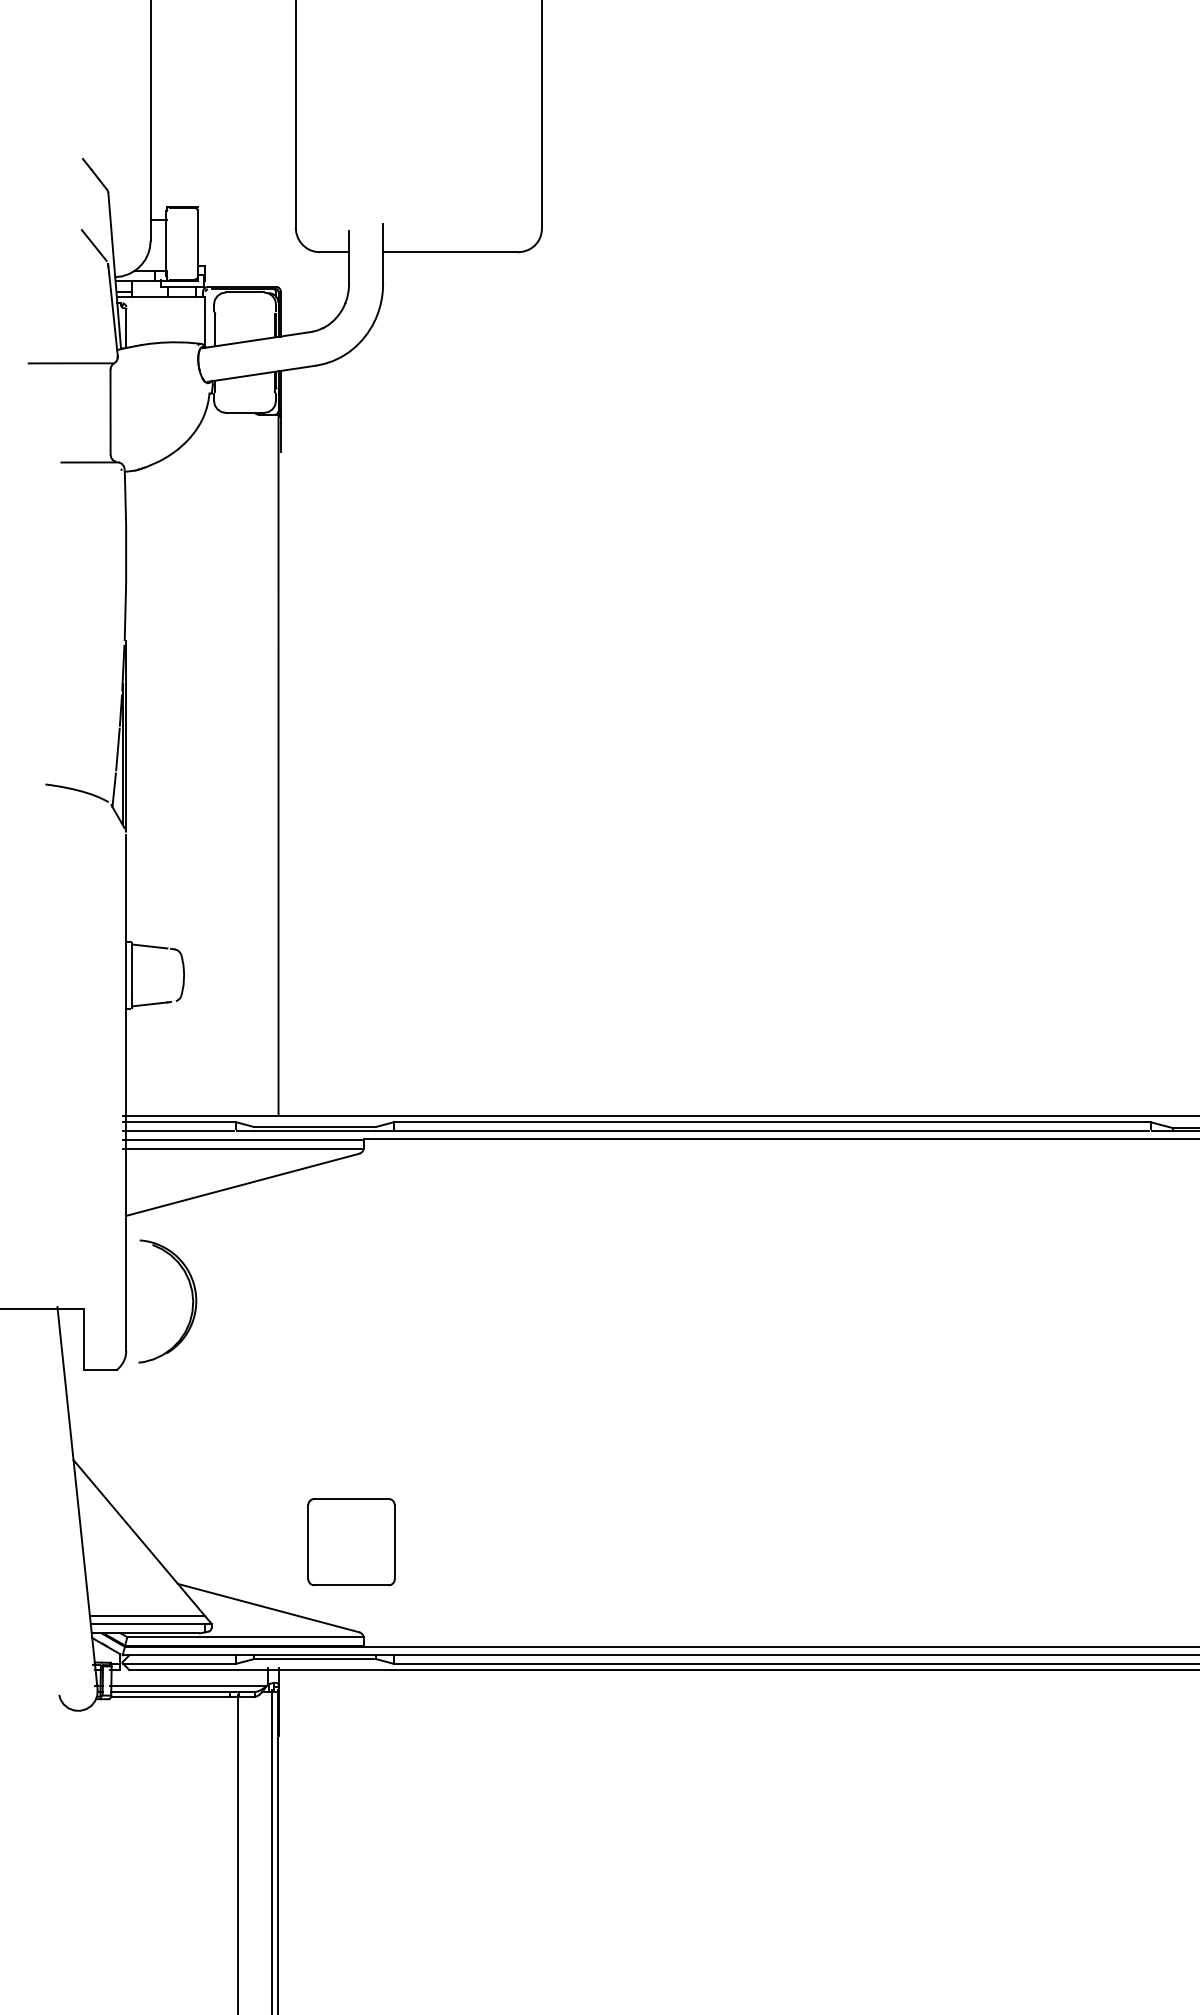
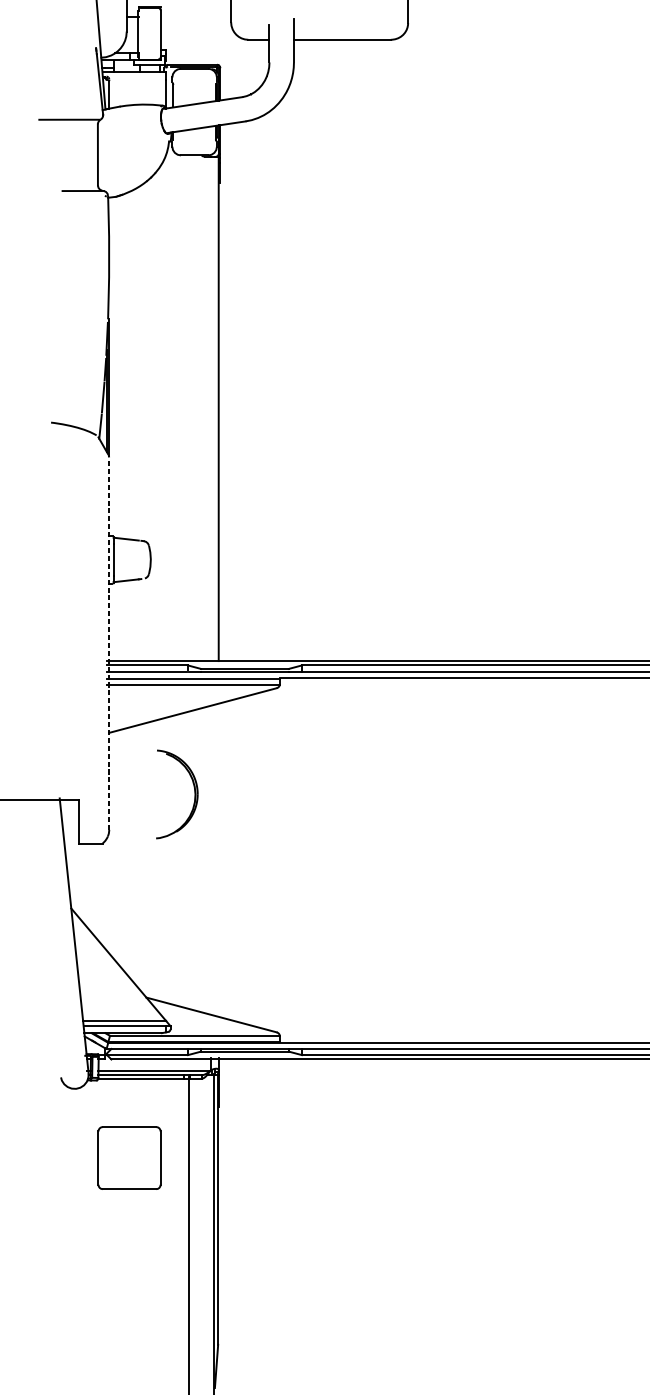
line: (93, 245) -> (85, 34), removed
line: (126, 1092) -> (109, 644), solid -> dashed
part: (191, 1296) -> (194, 790), moved
part: (351, 1542) -> (129, 1158), moved

